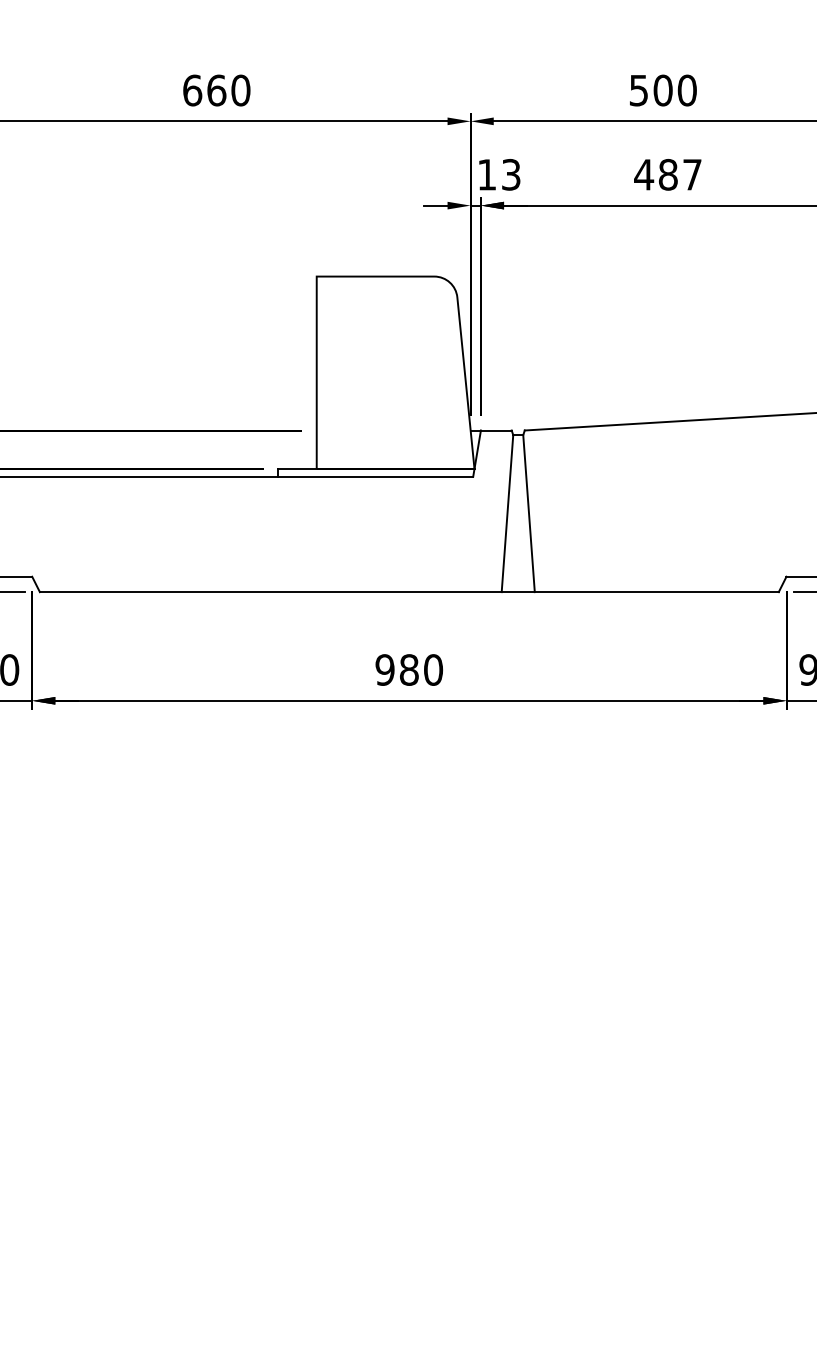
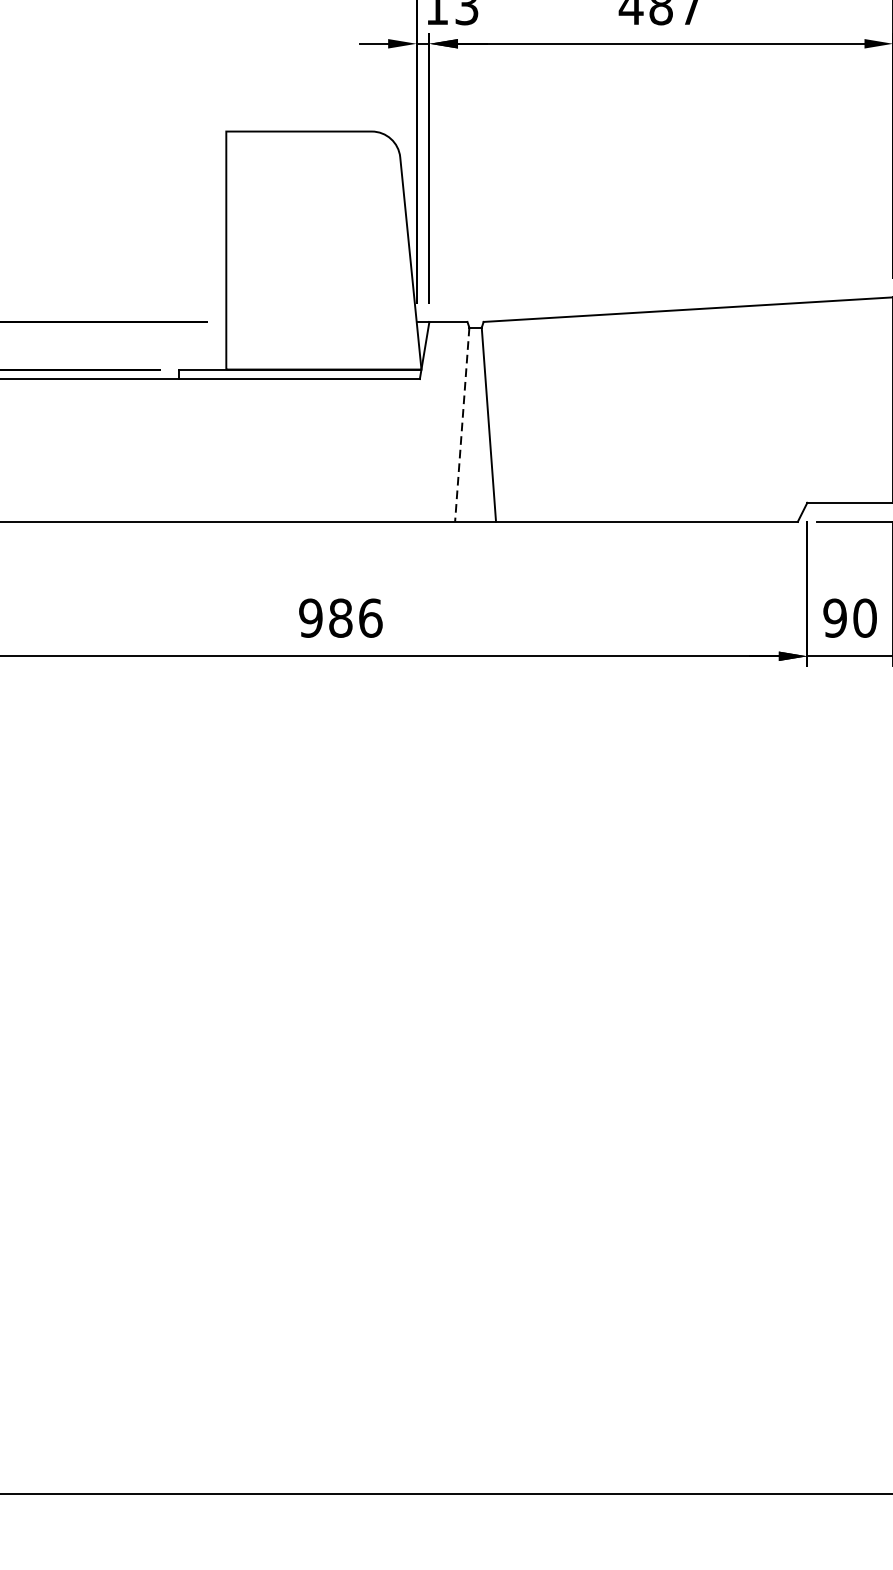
line: (507, 513) -> (462, 424), solid -> dashed
text: (433, 669) -> (370, 617), 980 -> 986

